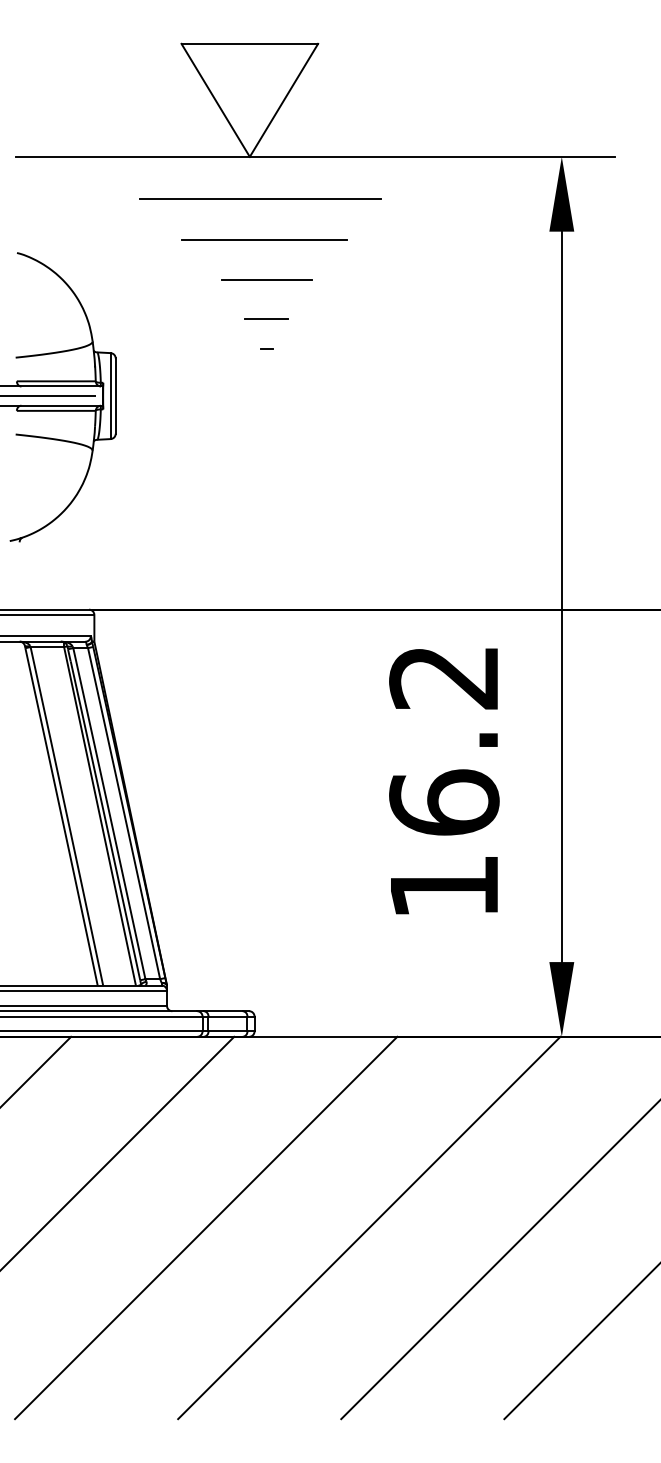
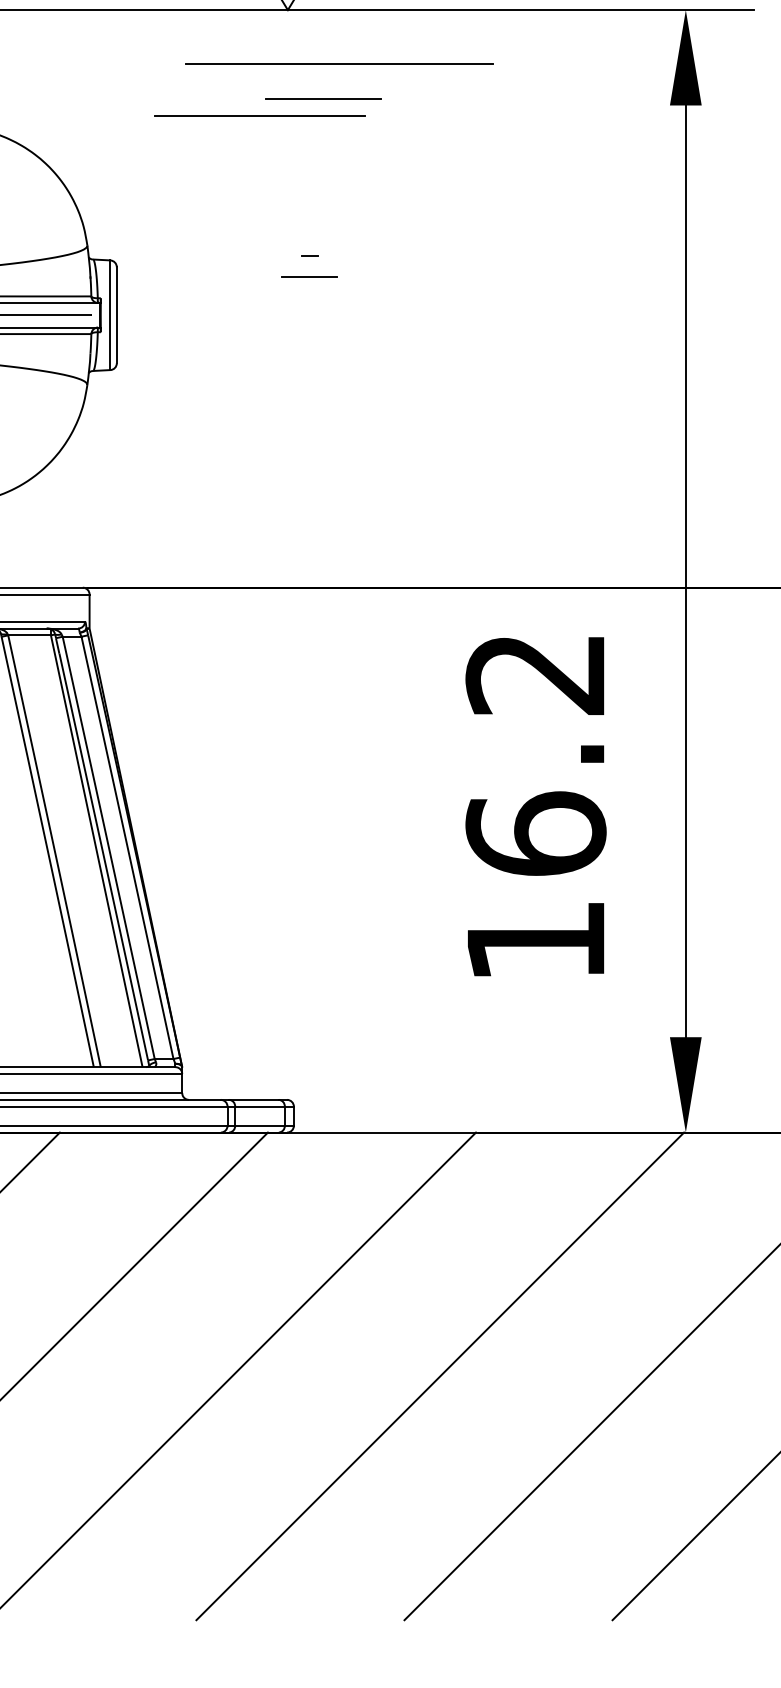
line: (260, 198) -> (339, 63), moved
line: (264, 239) -> (260, 115), moved
line: (266, 279) -> (323, 98), moved
line: (266, 318) -> (309, 276), moved

